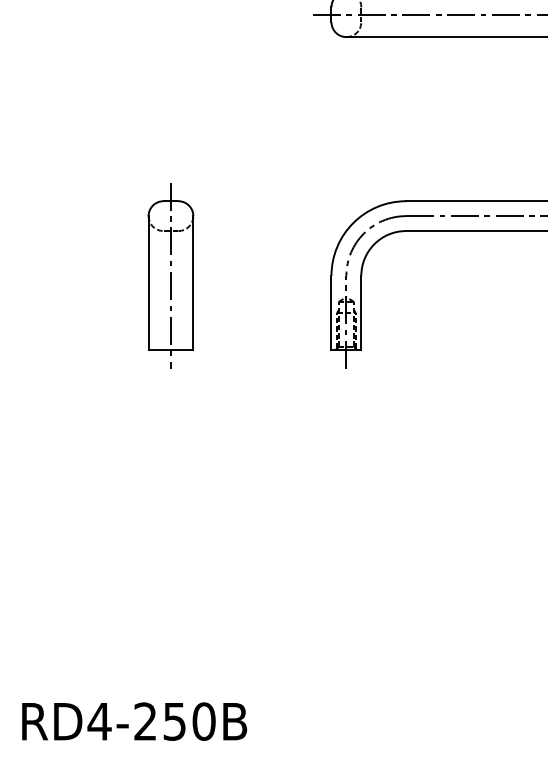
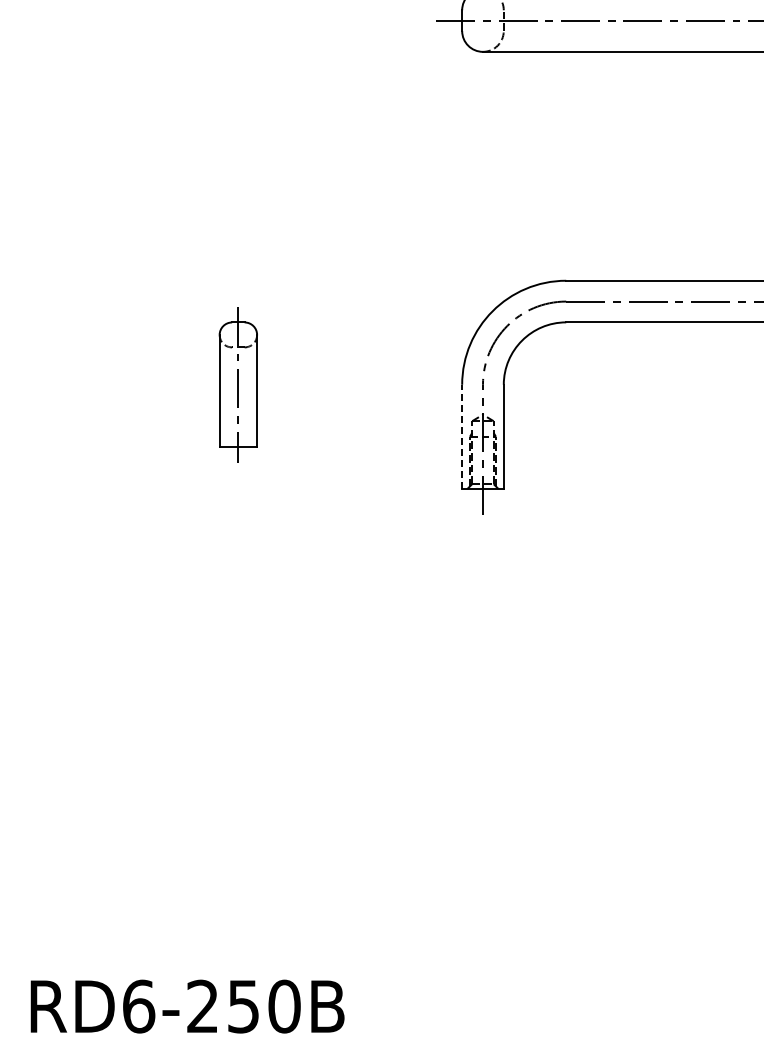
part: (171, 275) -> (238, 384), size x0.6
line: (331, 312) -> (462, 436), solid -> dashed
text: (99, 721) -> (138, 1006), RD4-250B -> RD6-250B

